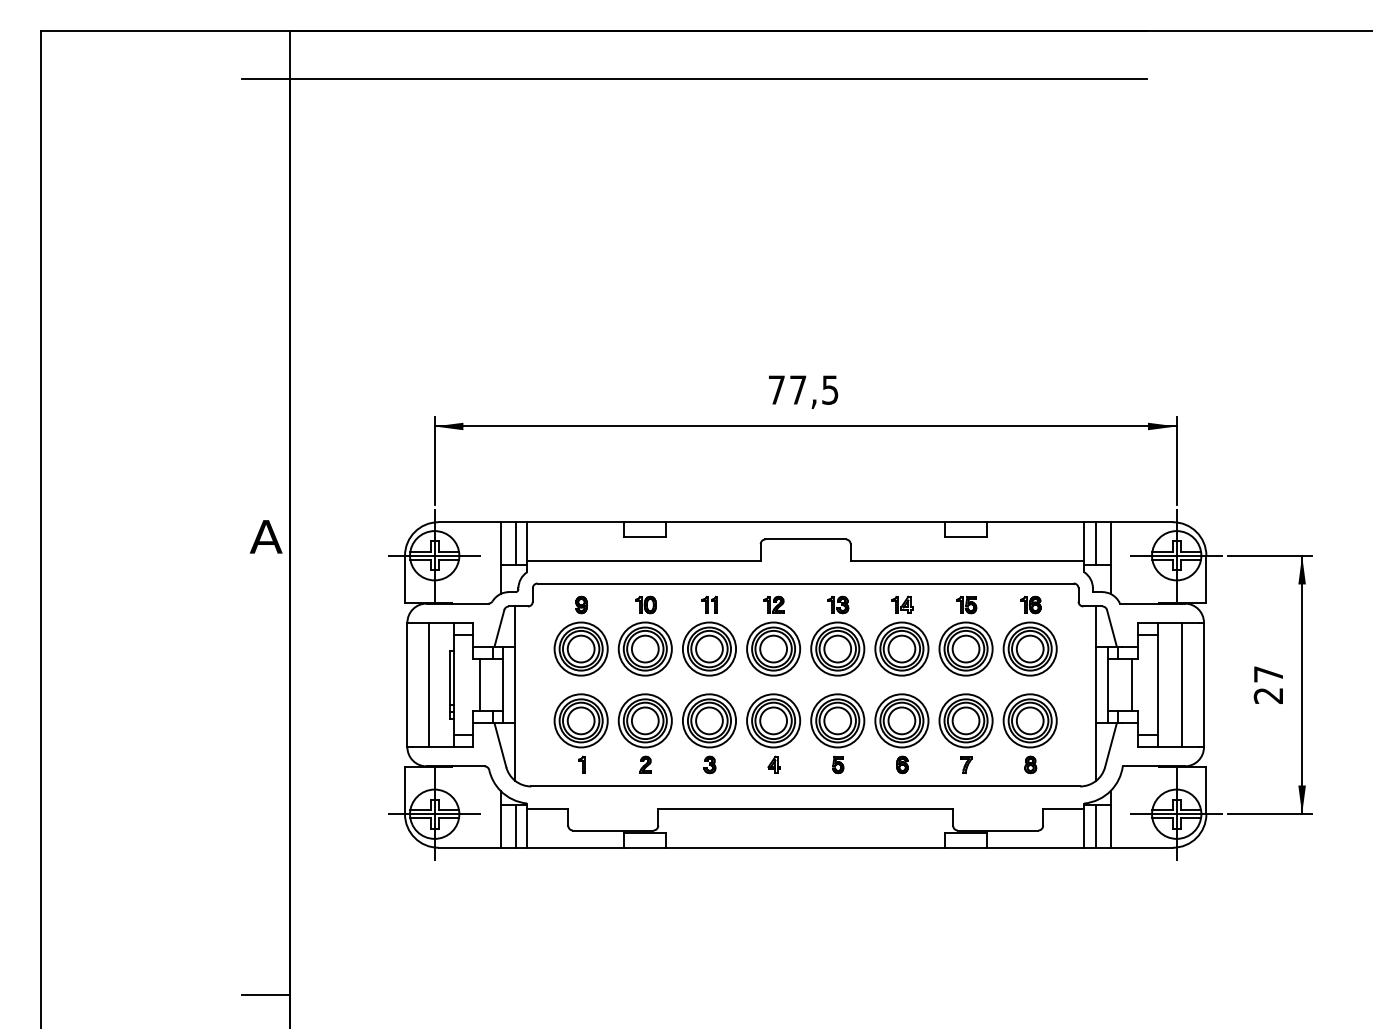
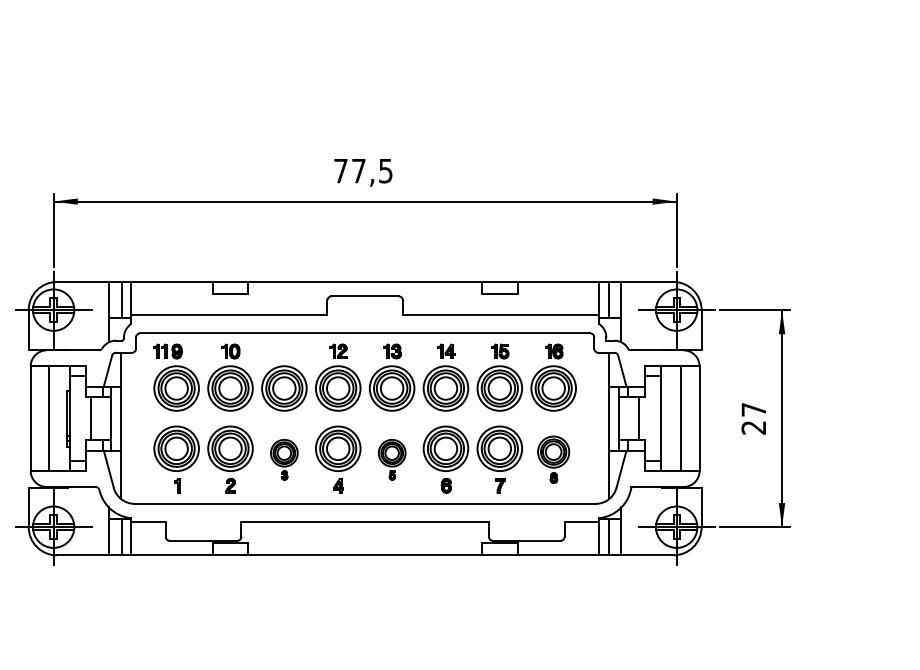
part: (709, 604) -> (160, 351), moved
part: (709, 733) -> (284, 459), size x0.6
part: (837, 733) -> (391, 459), size x0.6
part: (1029, 733) -> (553, 459), size x0.7

